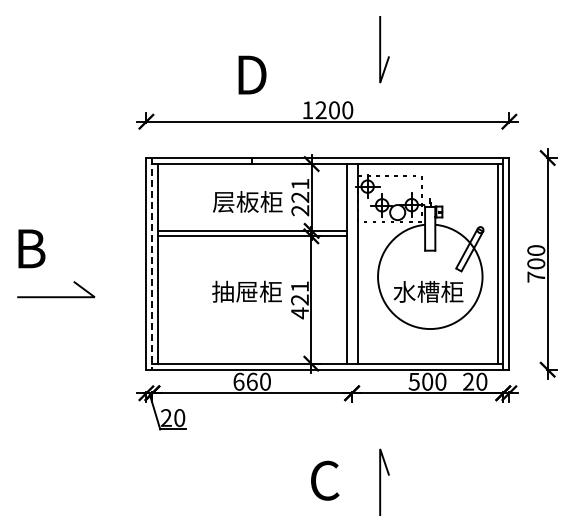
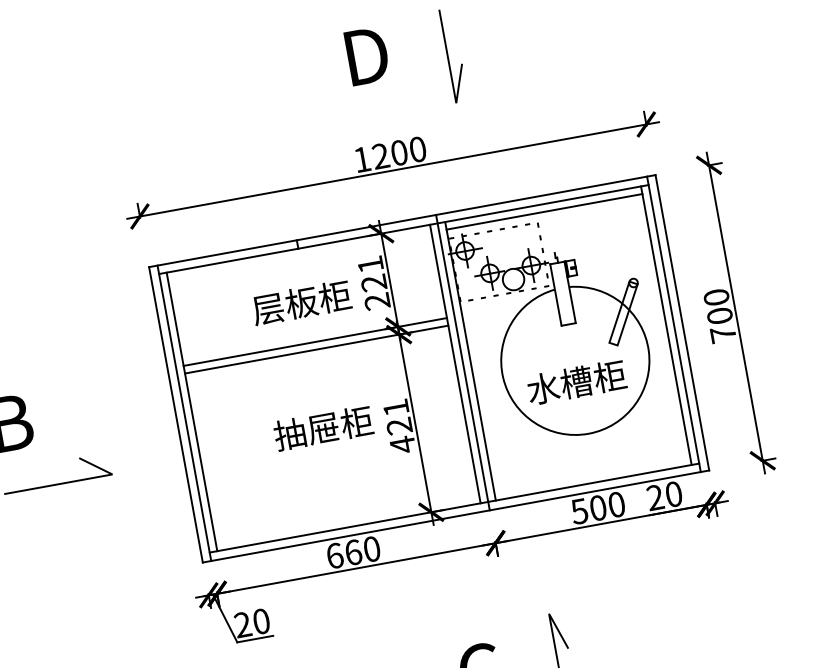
text: (252, 74) -> (367, 55), moved
line: (427, 169) -> (544, 211), added
line: (152, 263) -> (184, 412), dashed -> solid
line: (352, 263) -> (463, 362), added

